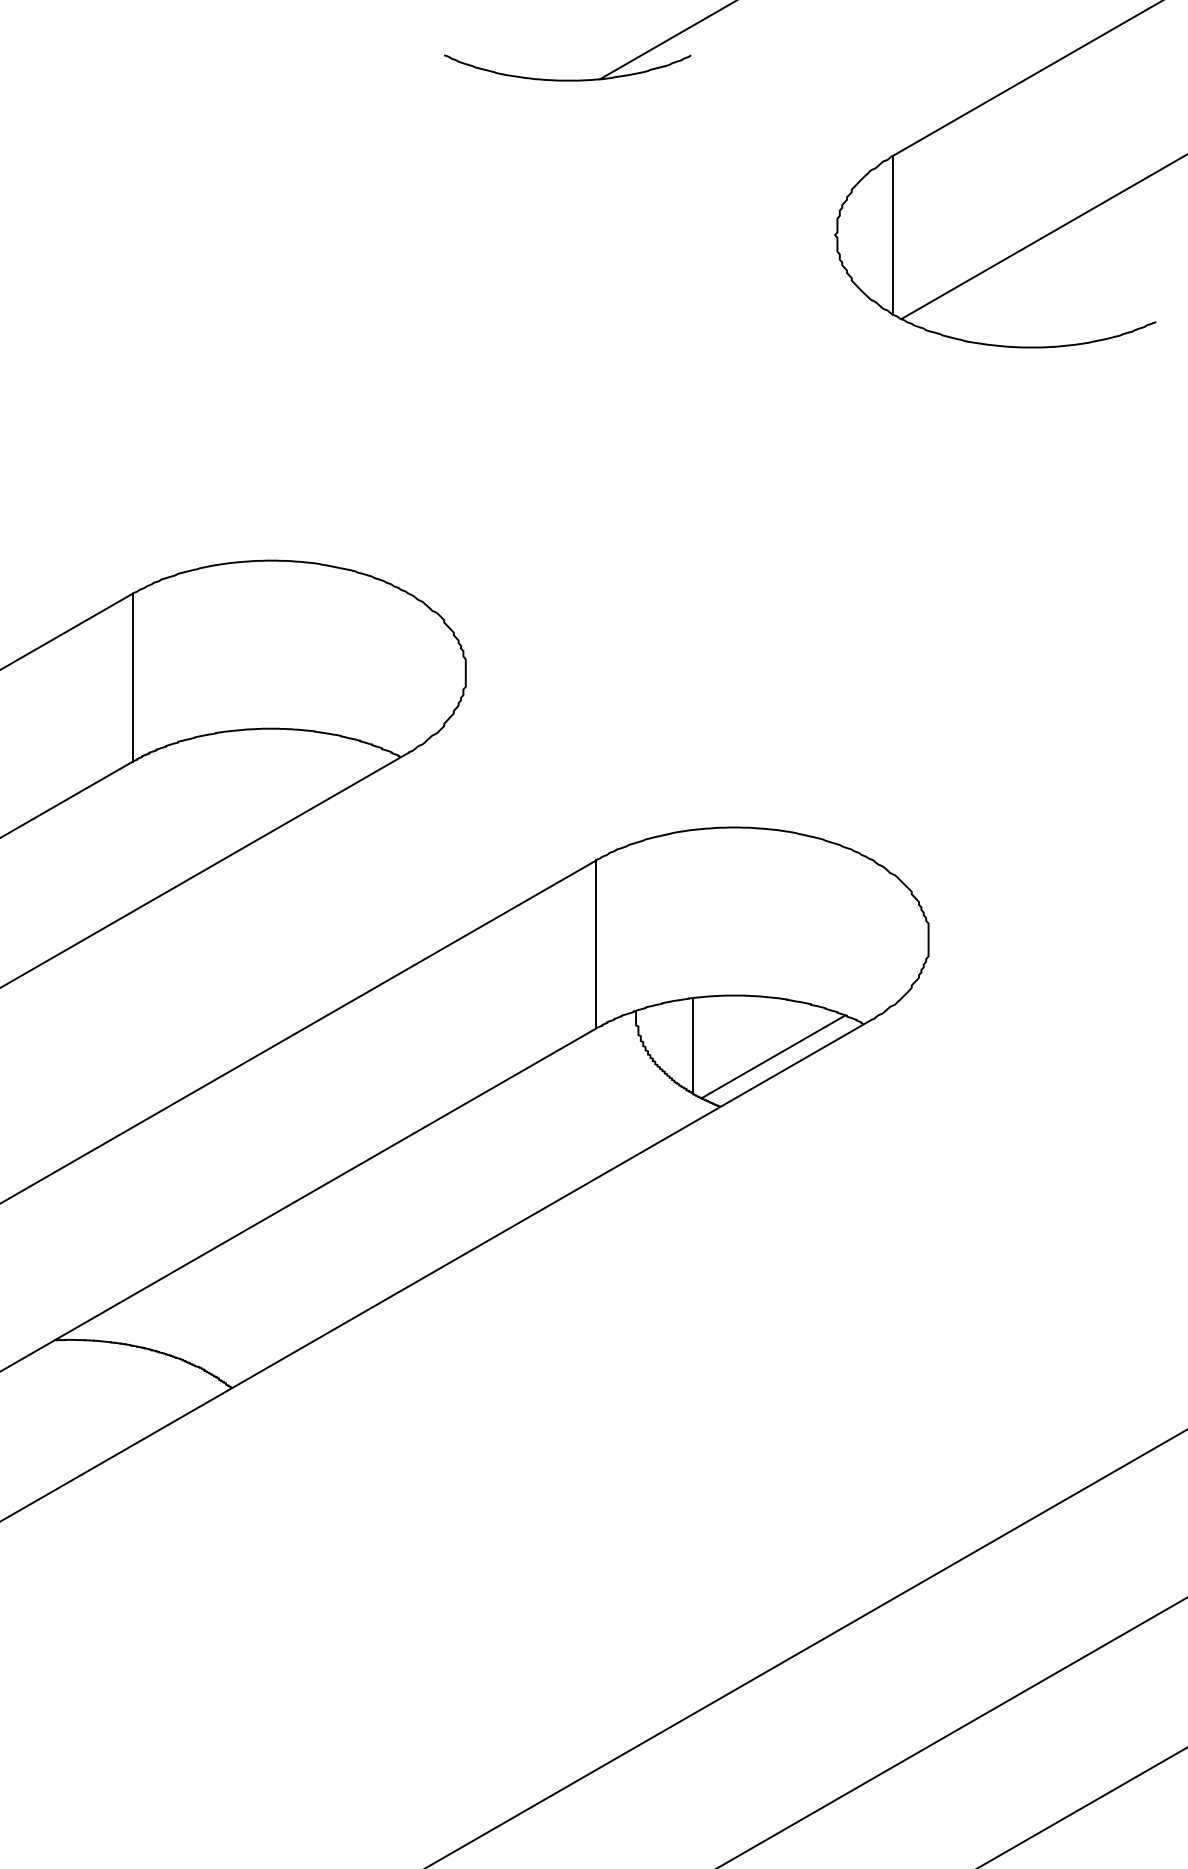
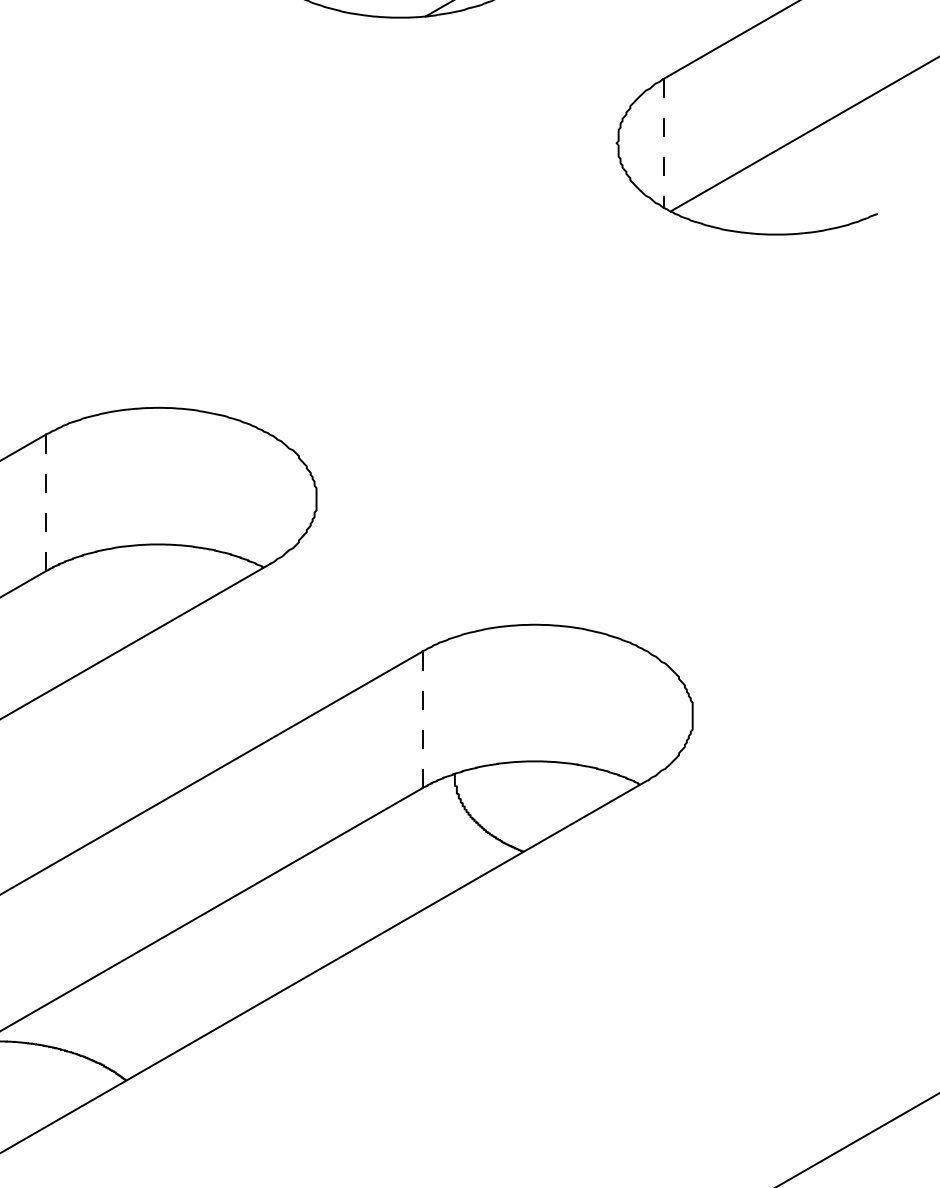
line: (893, 235) -> (664, 143), solid -> dashed
line: (132, 678) -> (45, 503), solid -> dashed
line: (596, 944) -> (422, 719), solid -> dashed
line: (693, 1045) -> (501, 801), removed
line: (773, 1056) -> (566, 810), removed

